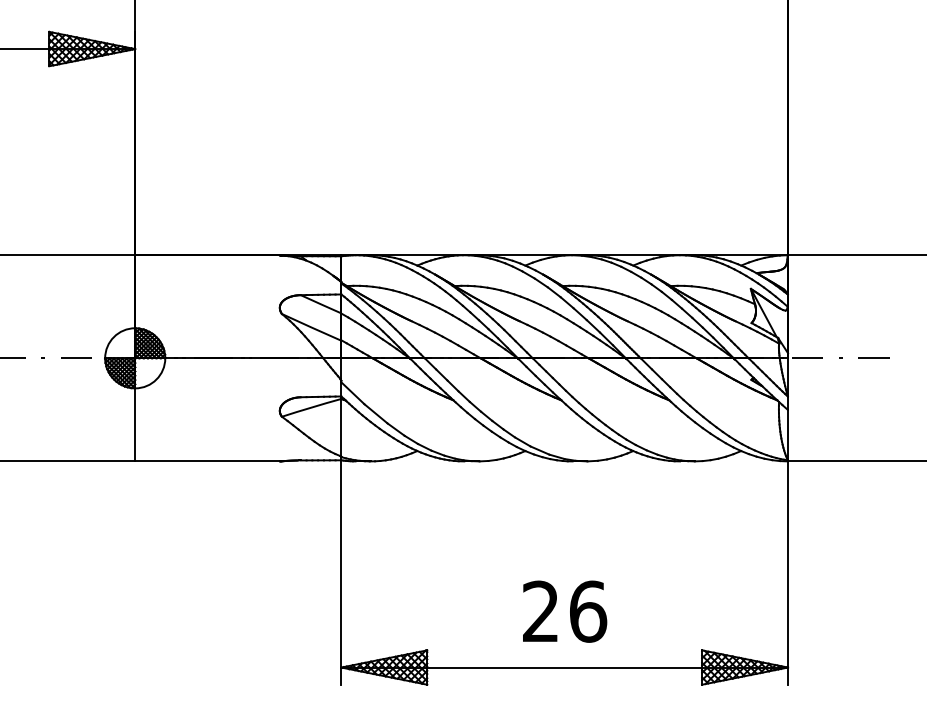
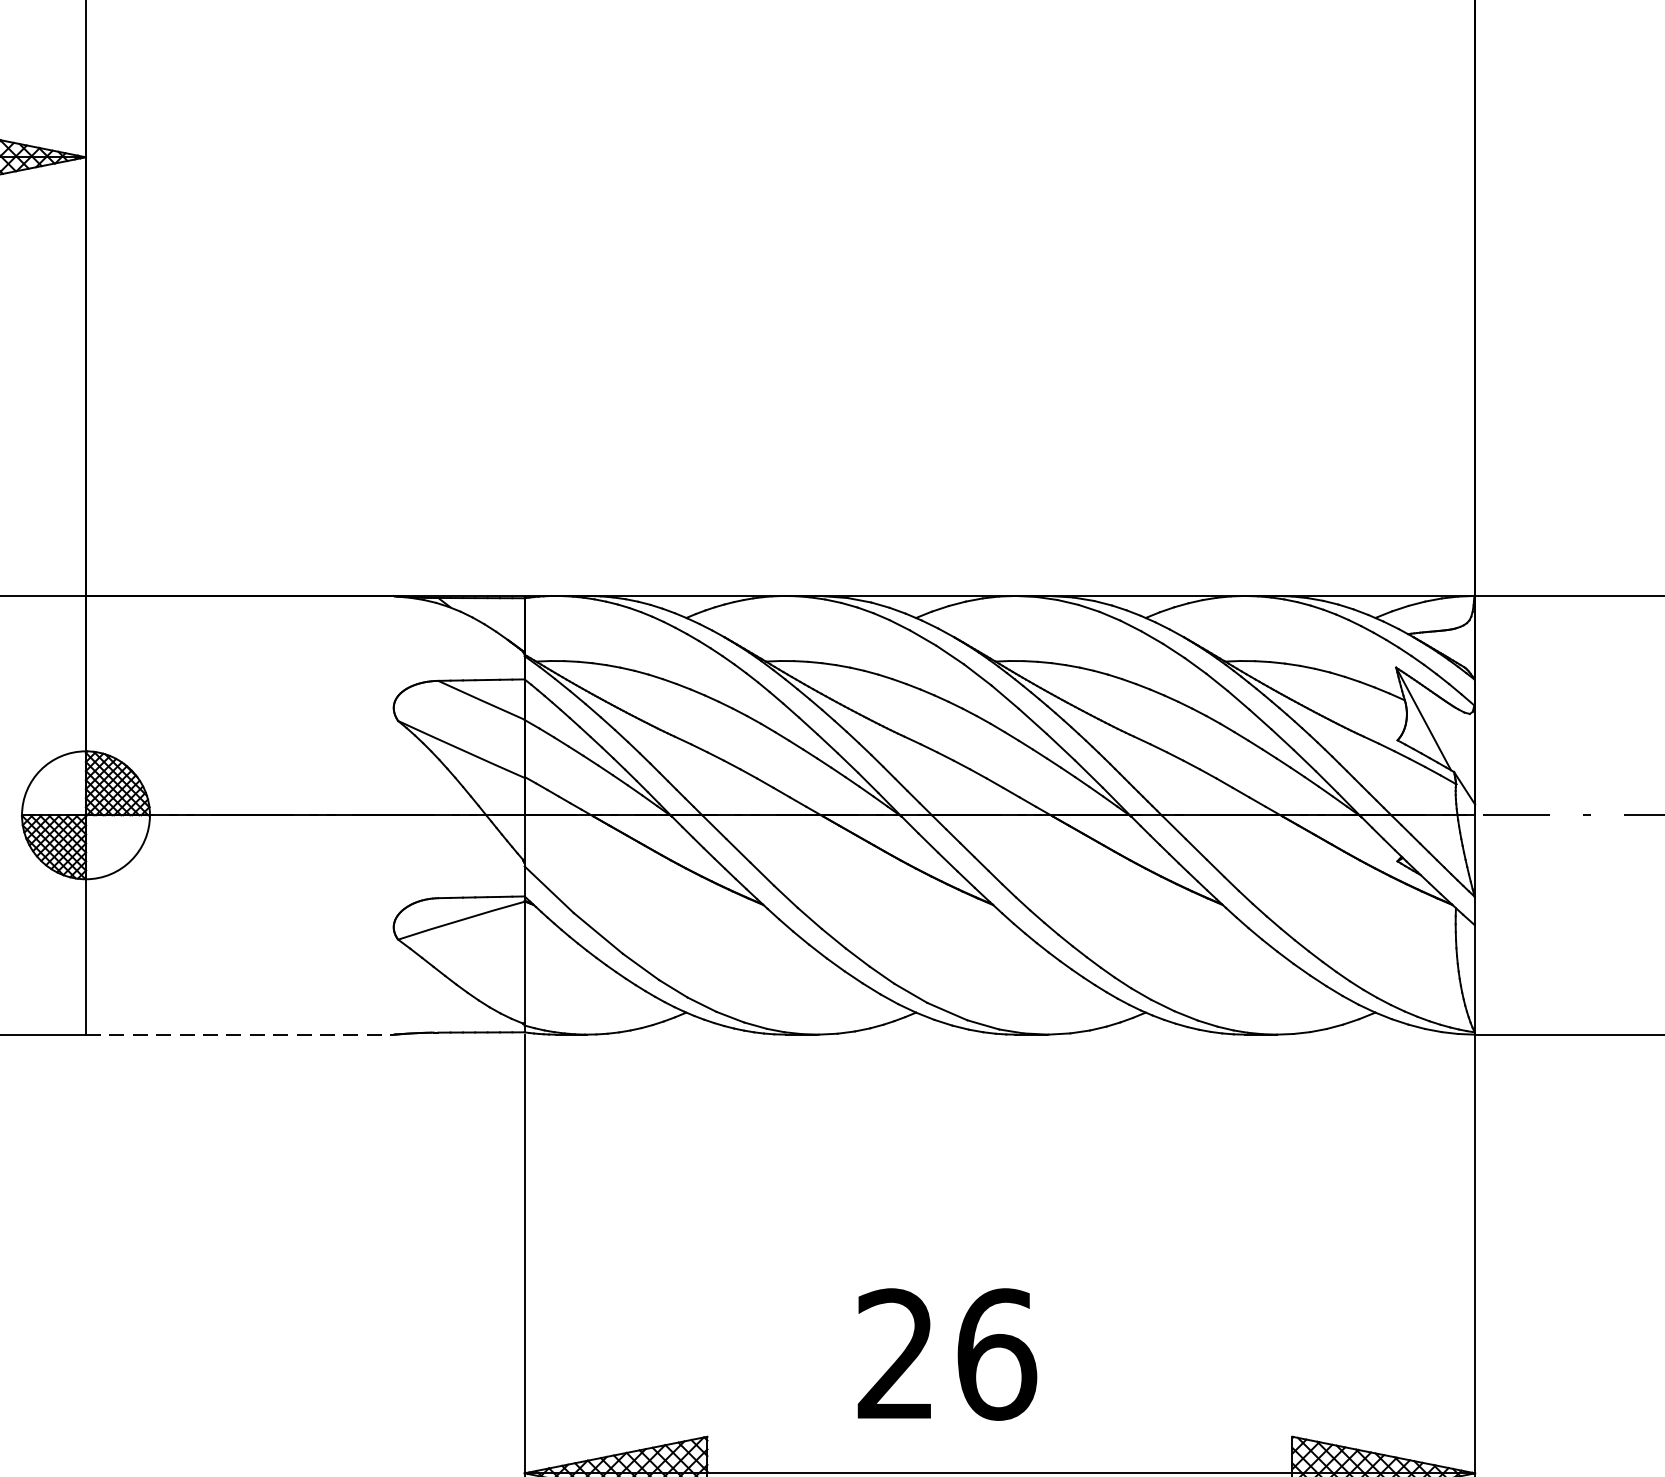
line: (208, 461) -> (241, 1034), solid -> dashed
text: (565, 611) -> (948, 1354), moved

